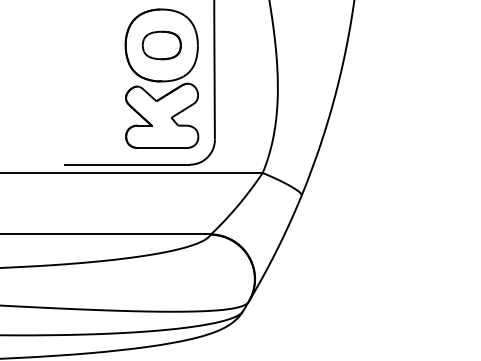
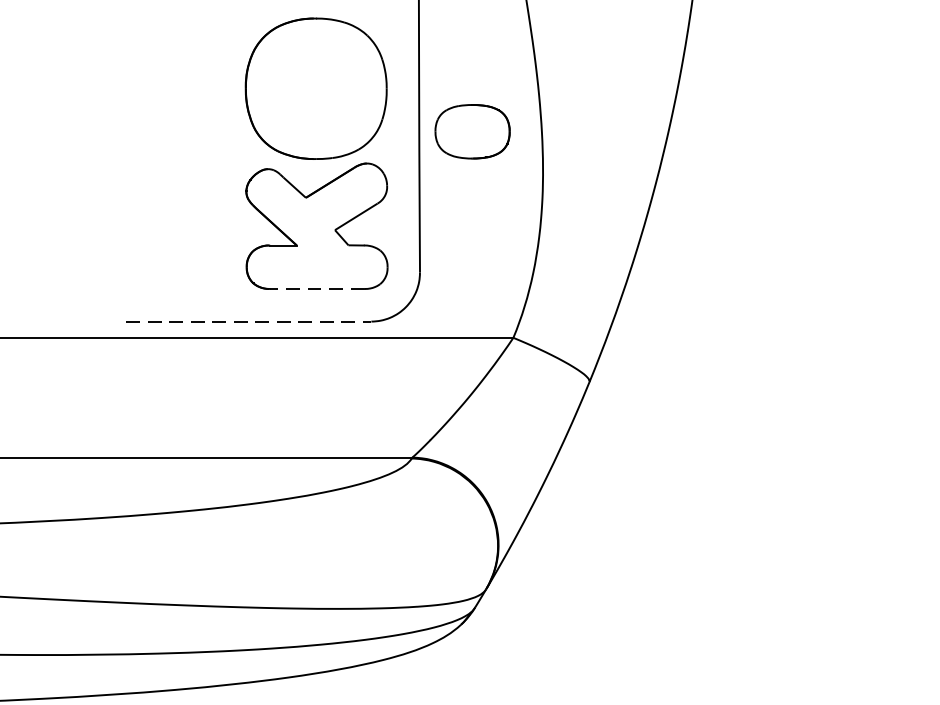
part: (161, 45) -> (471, 131), moved
line: (161, 147) -> (315, 288), solid -> dashed
line: (127, 164) -> (249, 321), solid -> dashed

